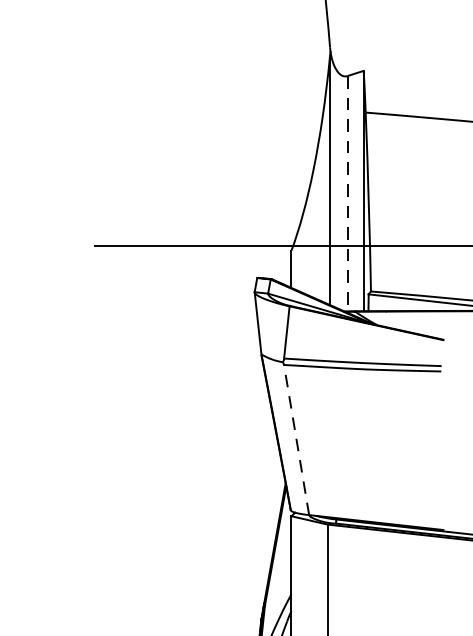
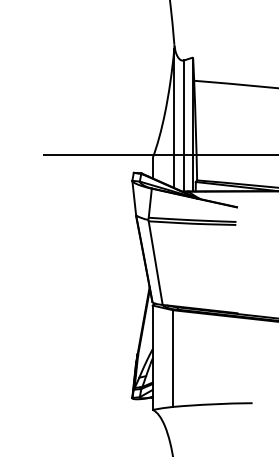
line: (348, 192) -> (184, 125), dashed -> solid
line: (296, 438) -> (155, 262), dashed -> solid

